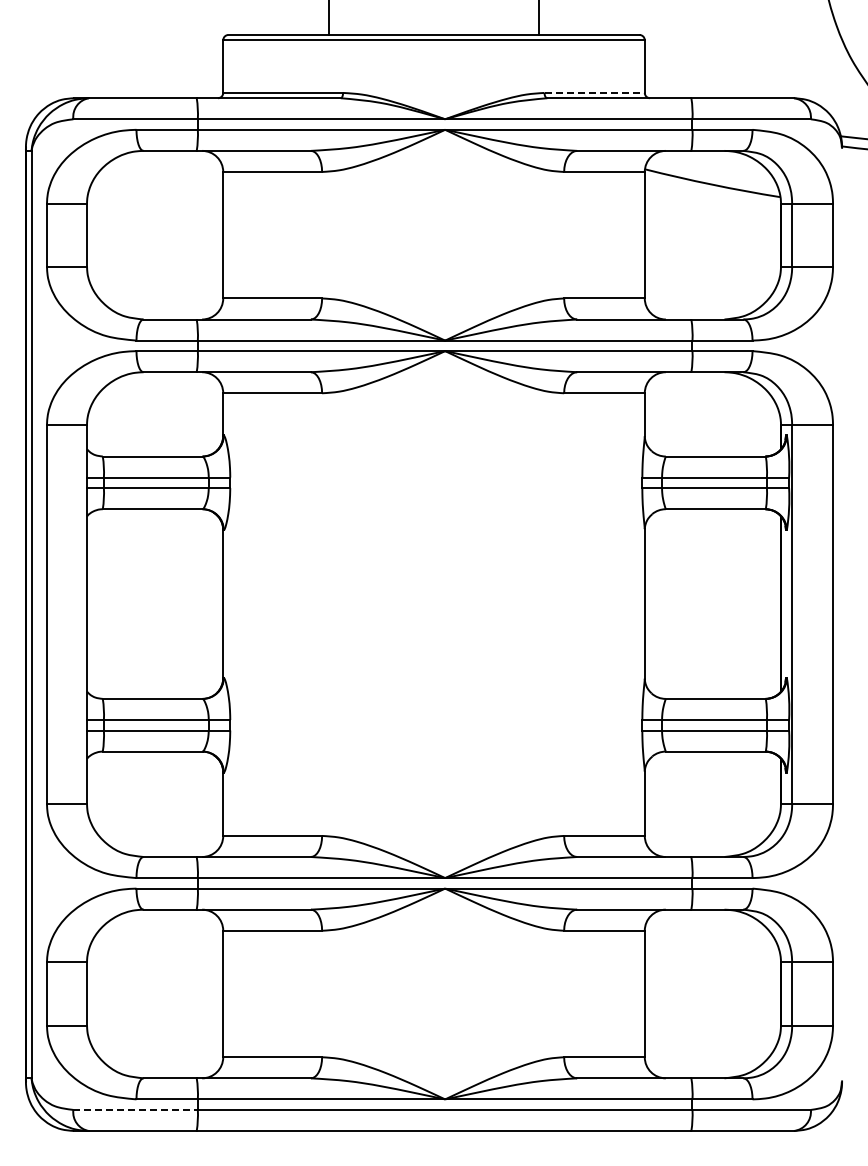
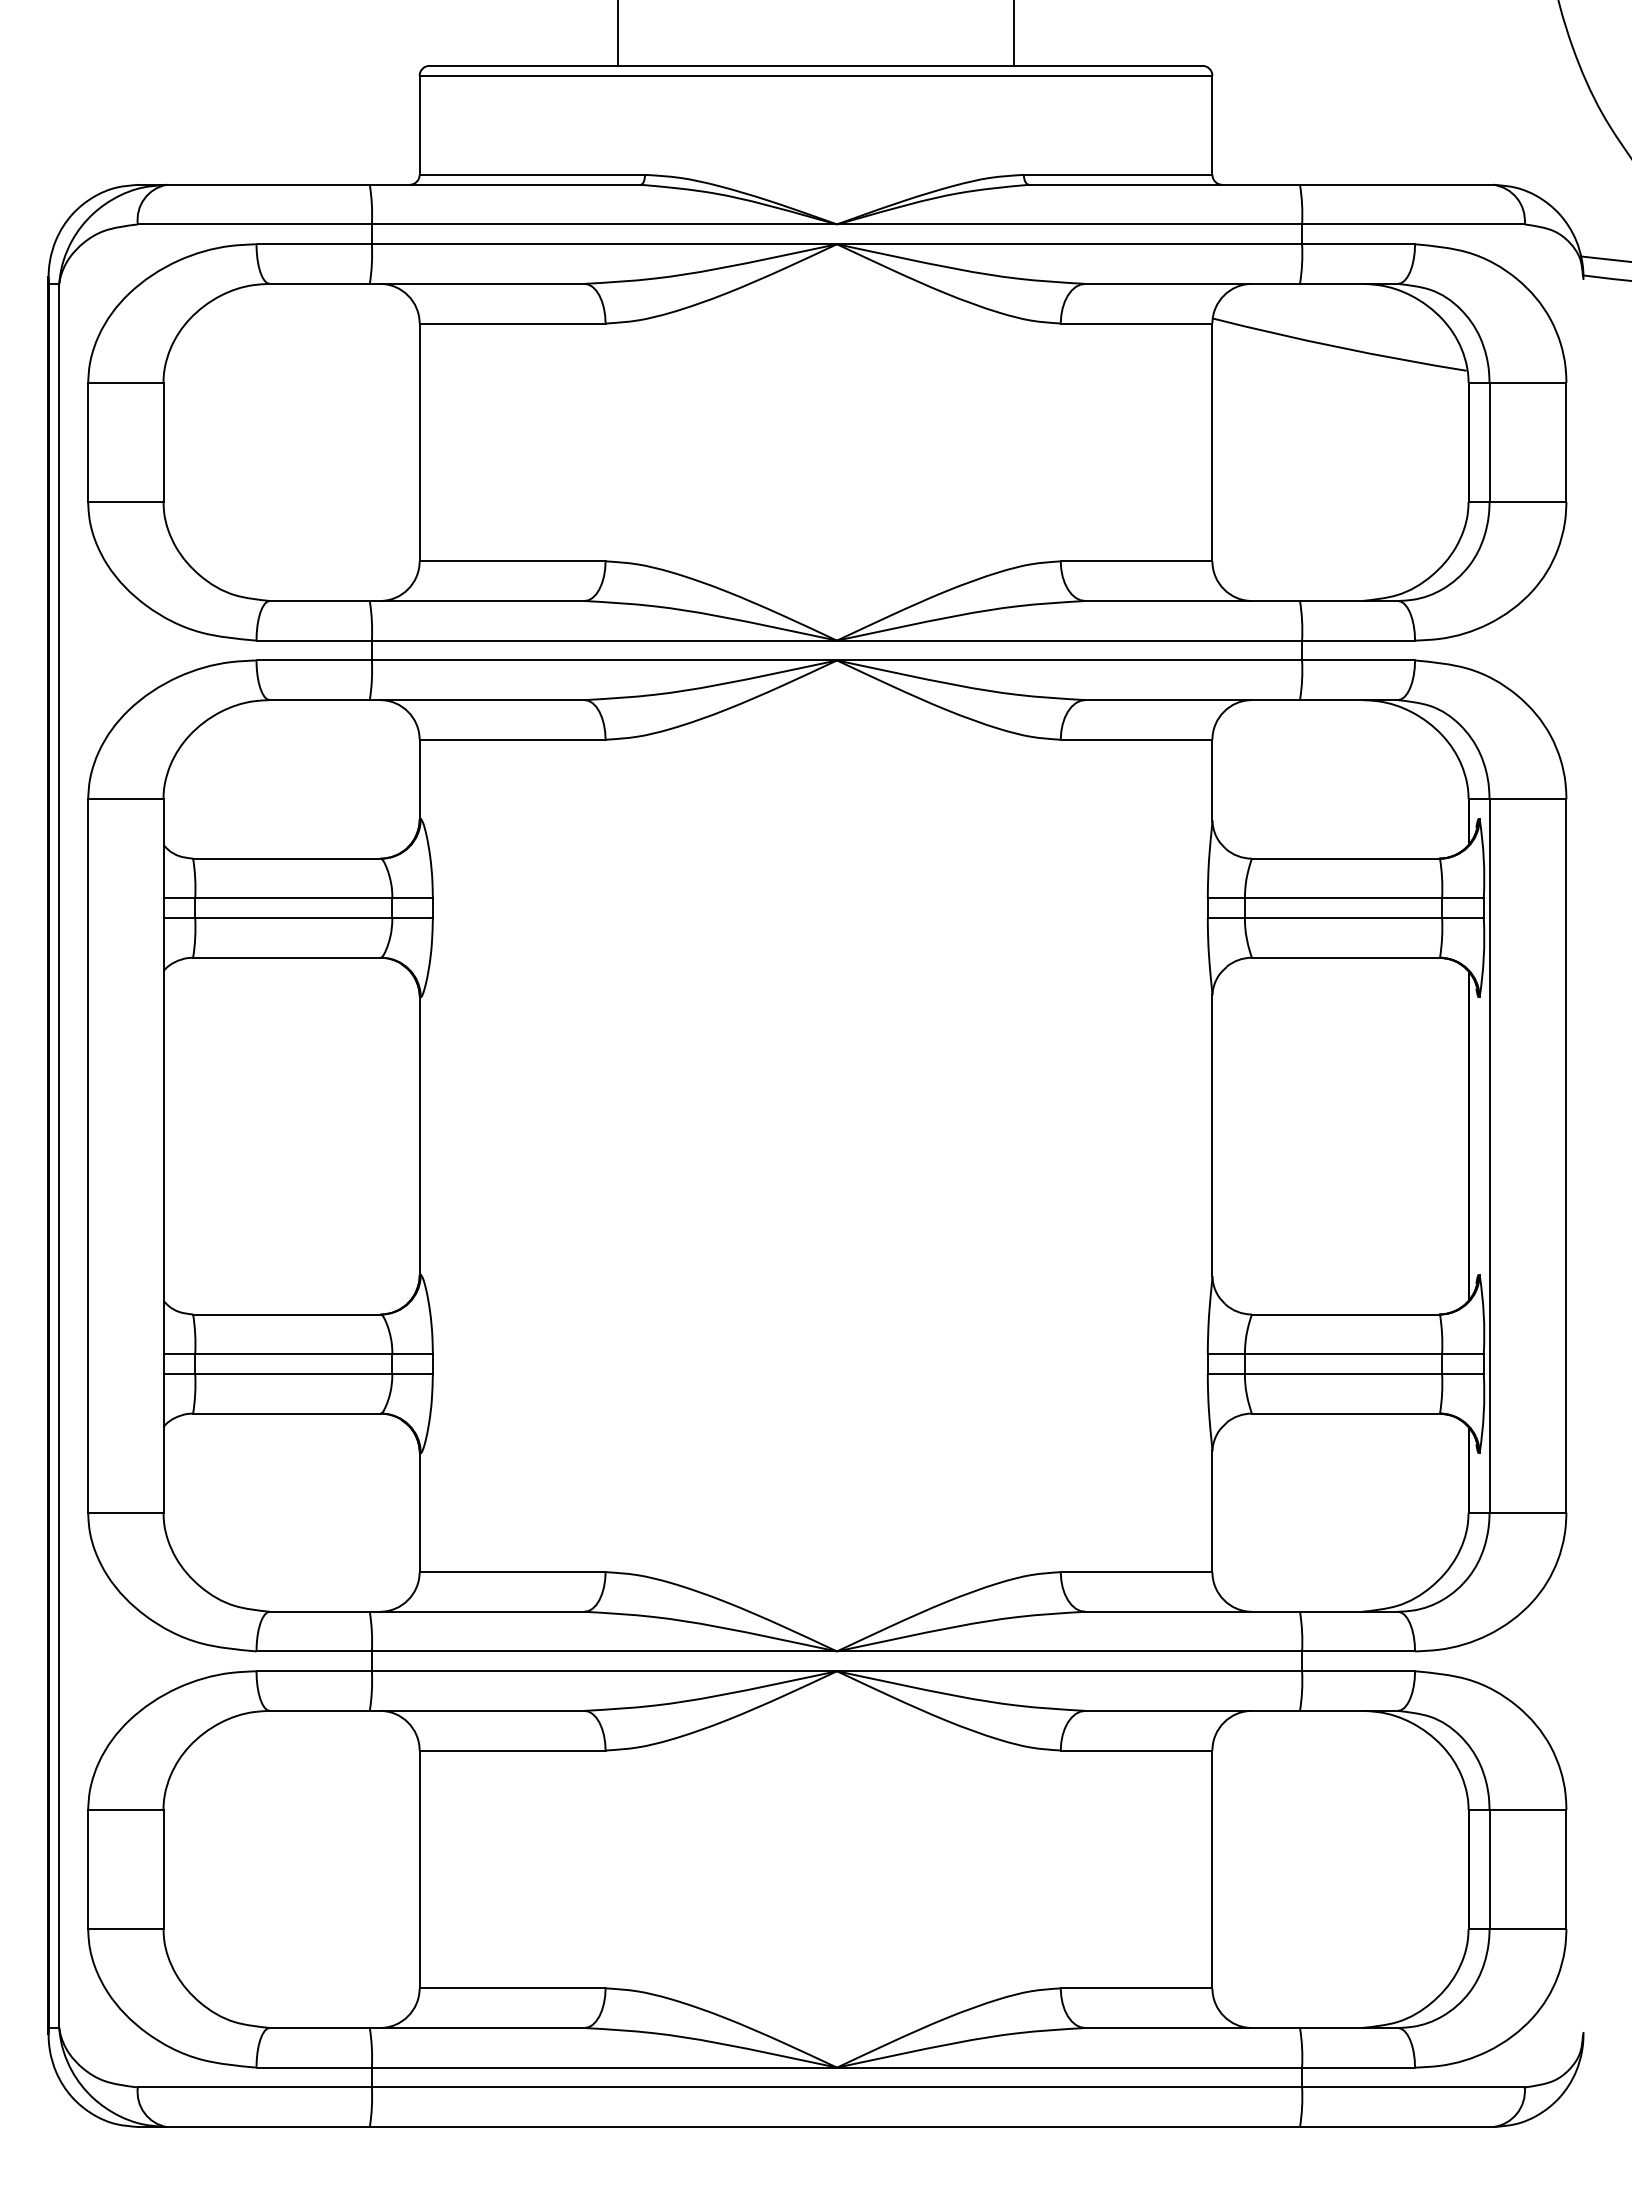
line: (595, 92) -> (1119, 174), dashed -> solid
line: (136, 1109) -> (256, 2086), dashed -> solid

